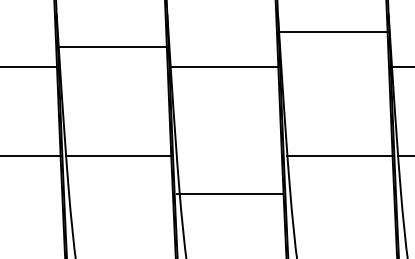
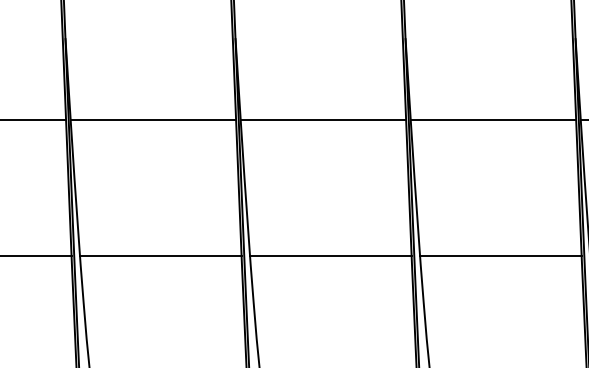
line: (334, 32) -> (492, 120), moved
line: (113, 47) -> (152, 120), moved
line: (228, 193) -> (329, 255), moved

